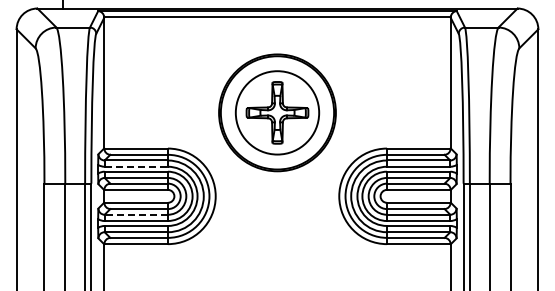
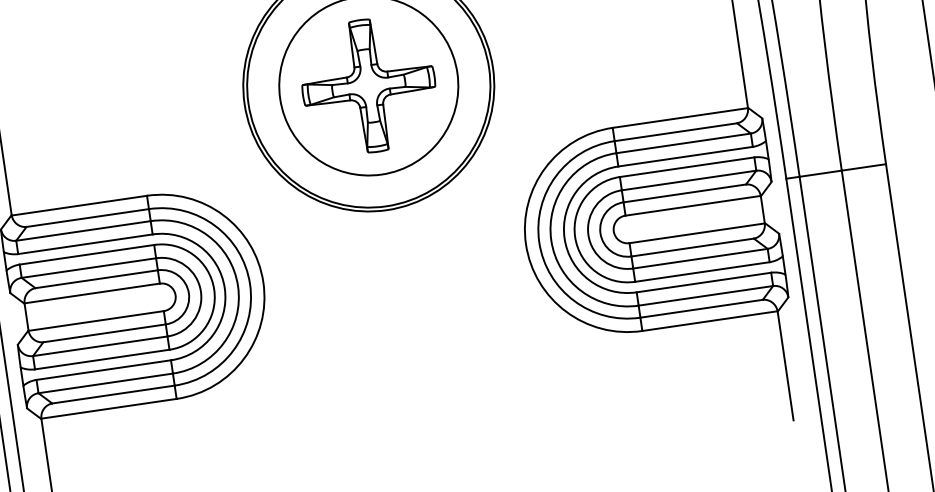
line: (136, 166) -> (85, 243), dashed -> solid
line: (136, 214) -> (100, 345), dashed -> solid

